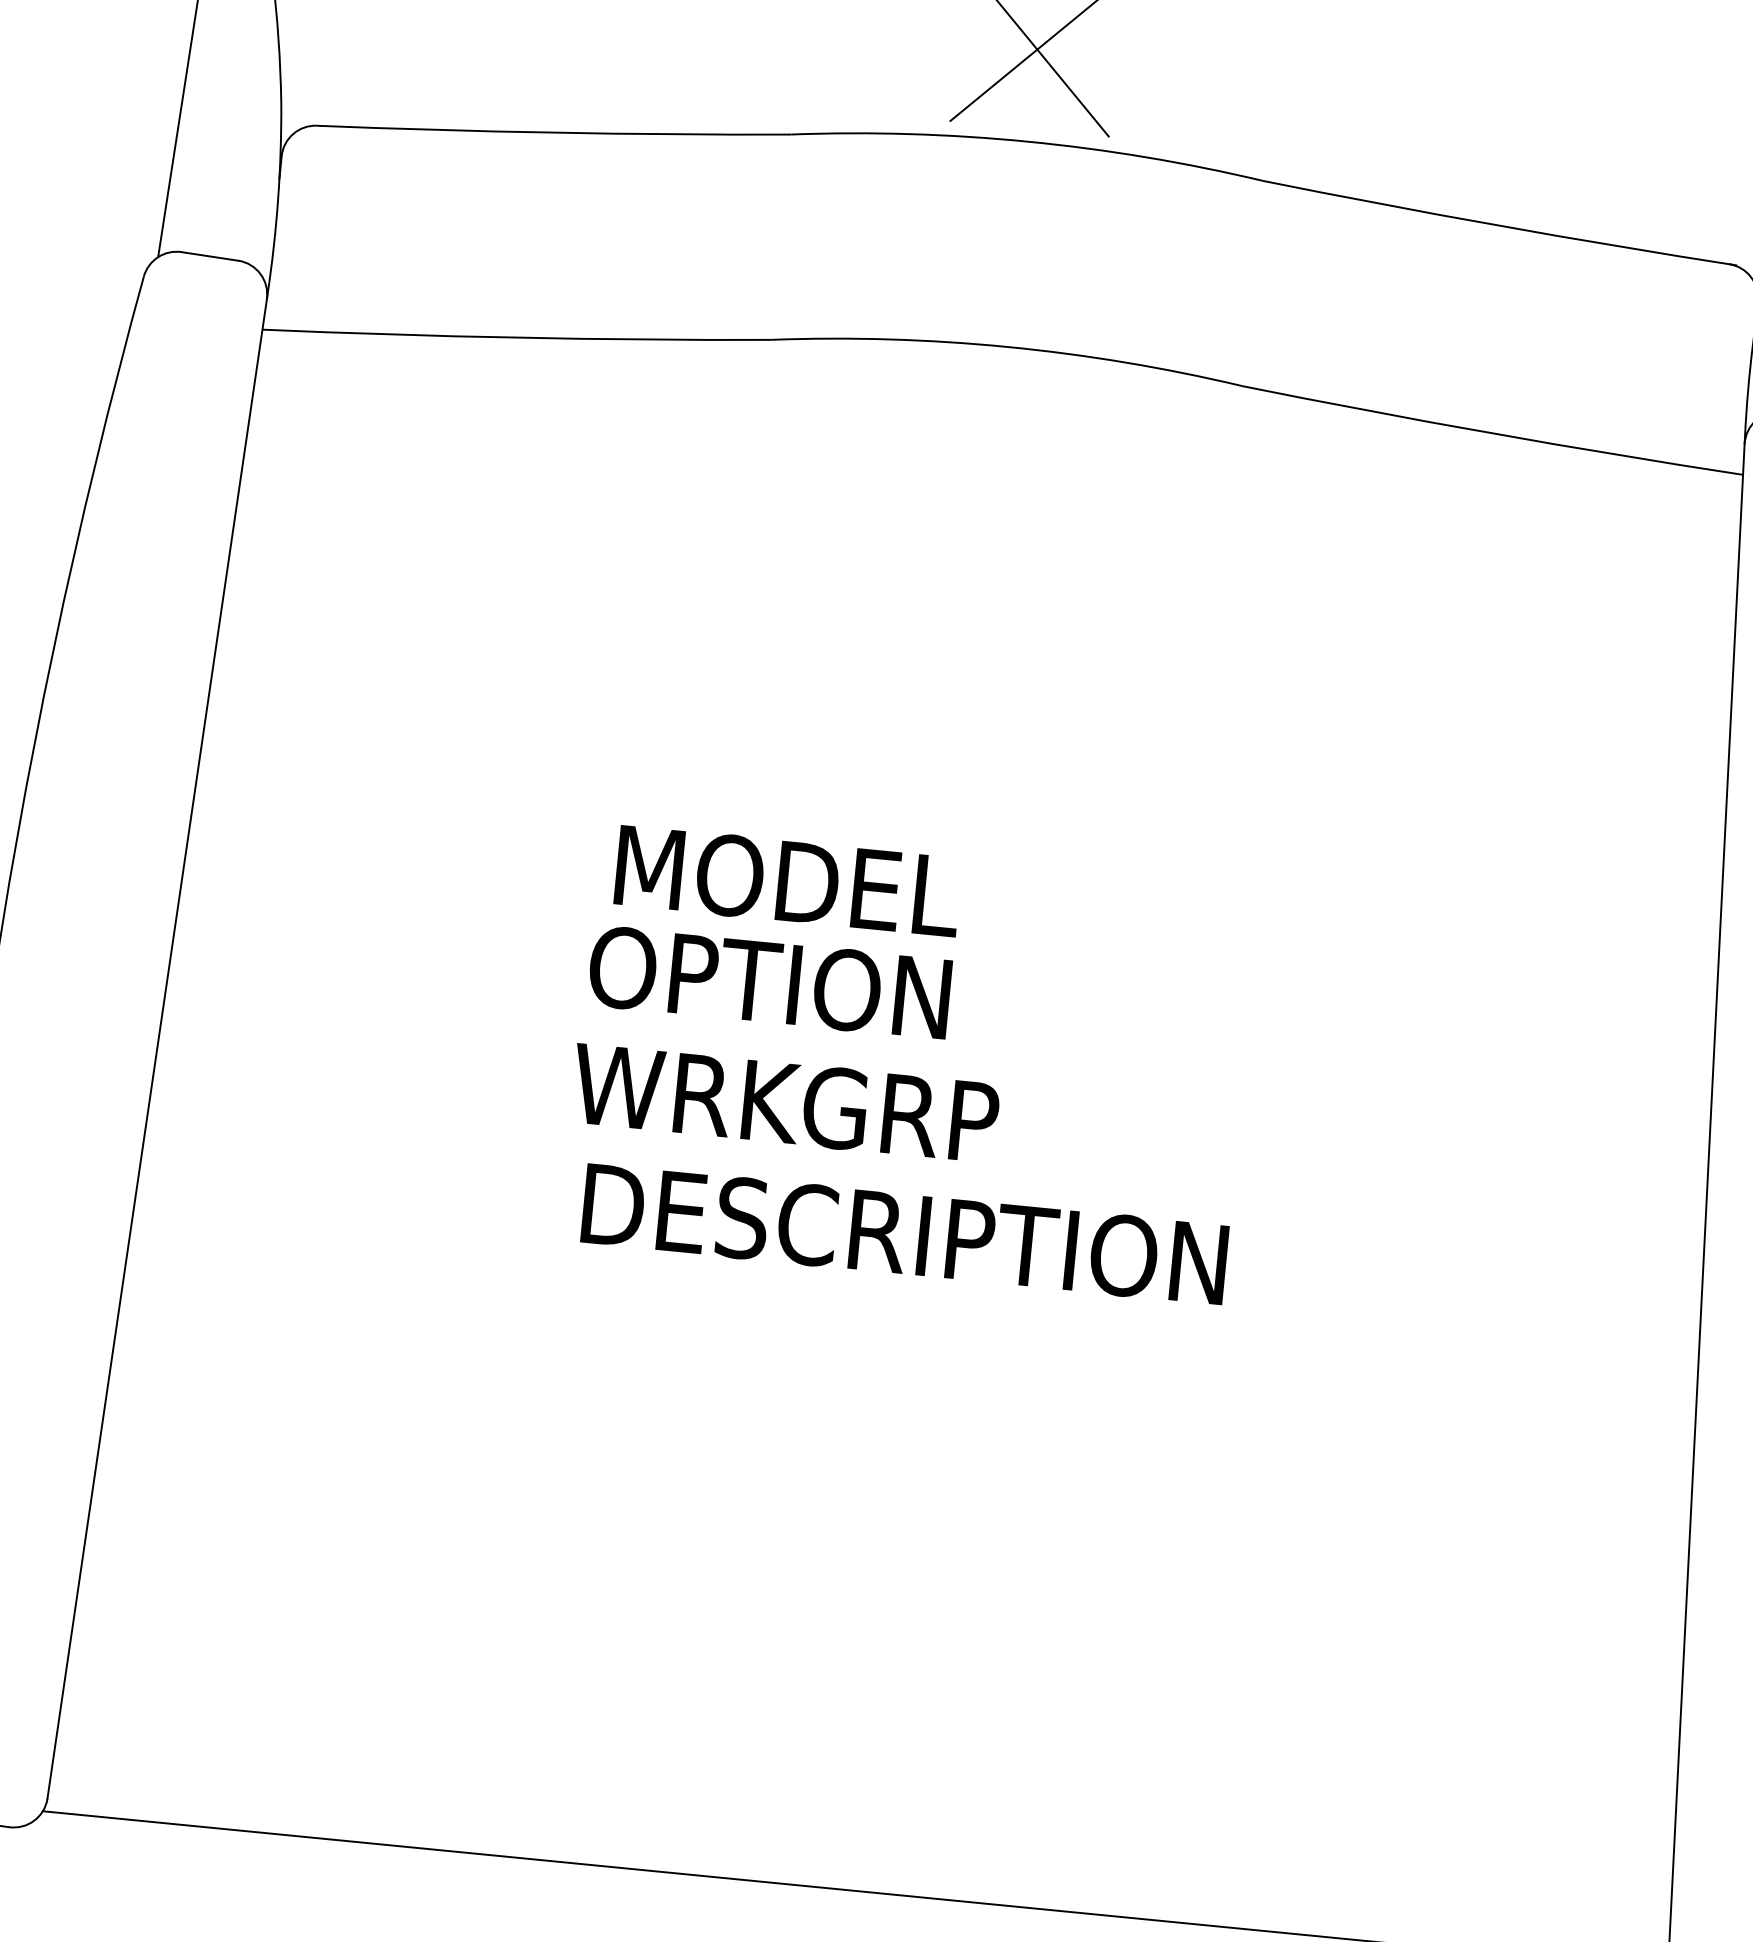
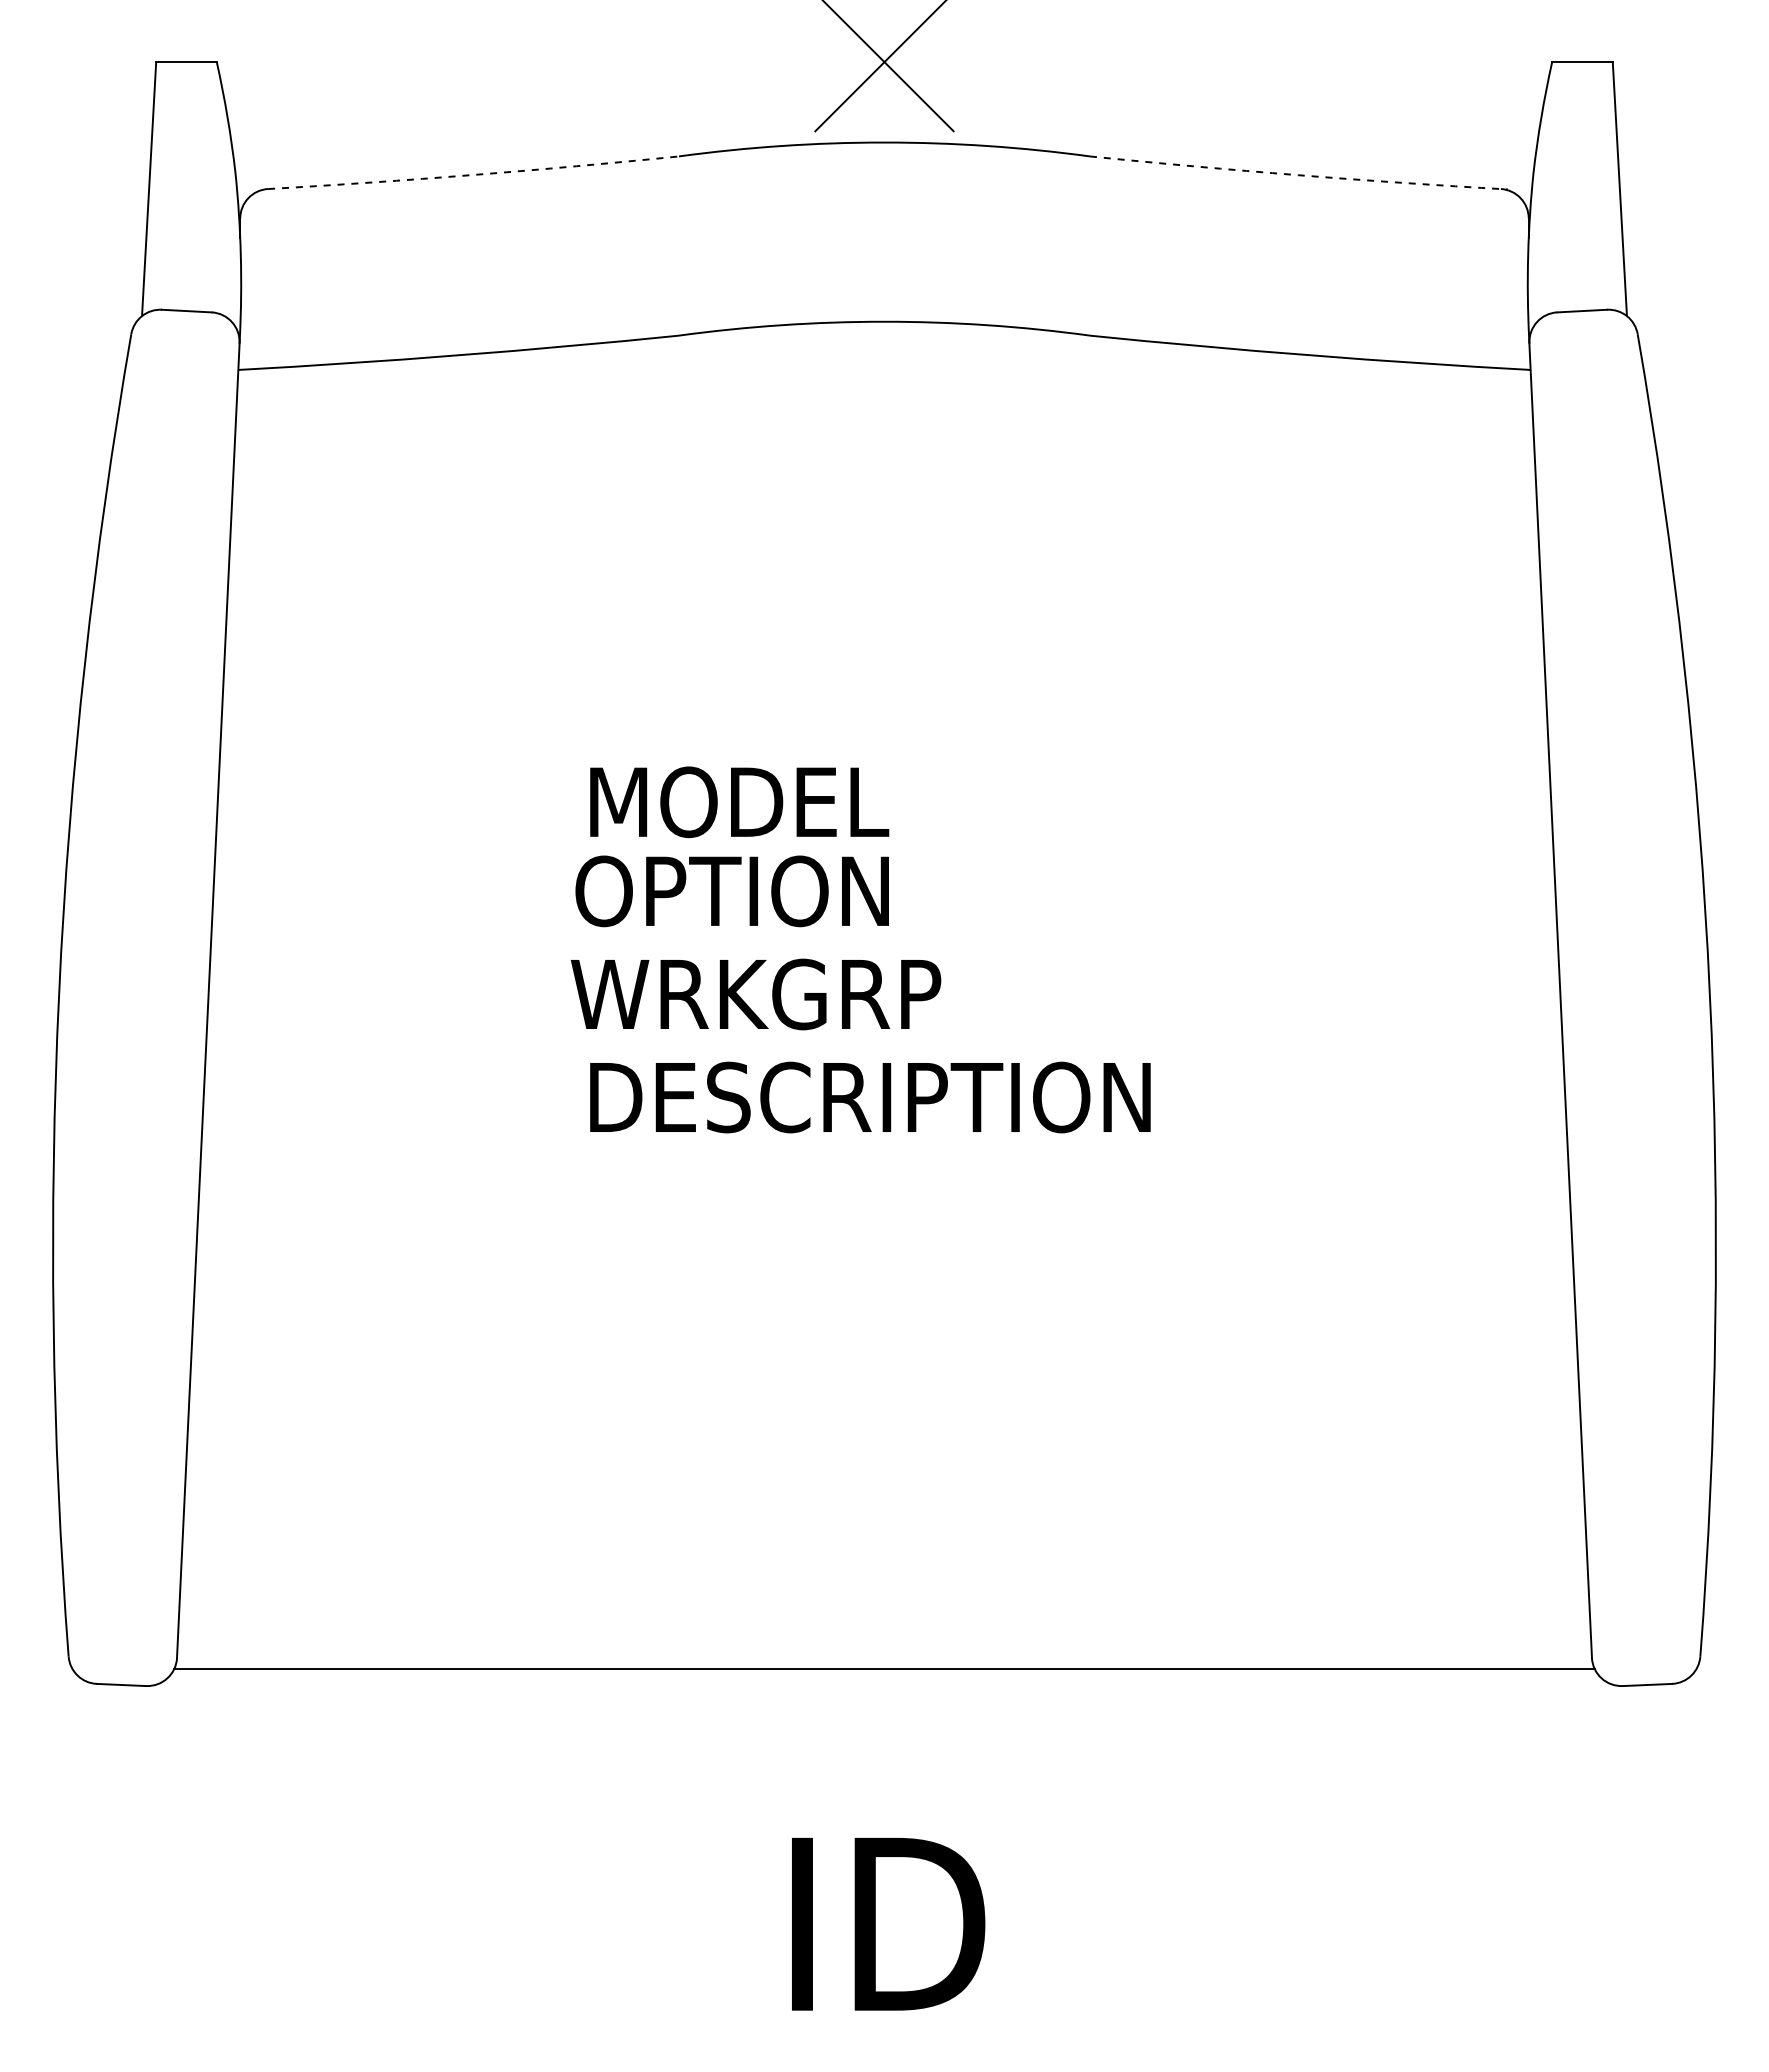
arc: (553, 132) -> (473, 174), solid -> dashed
arc: (1498, 225) -> (1298, 175), solid -> dashed

